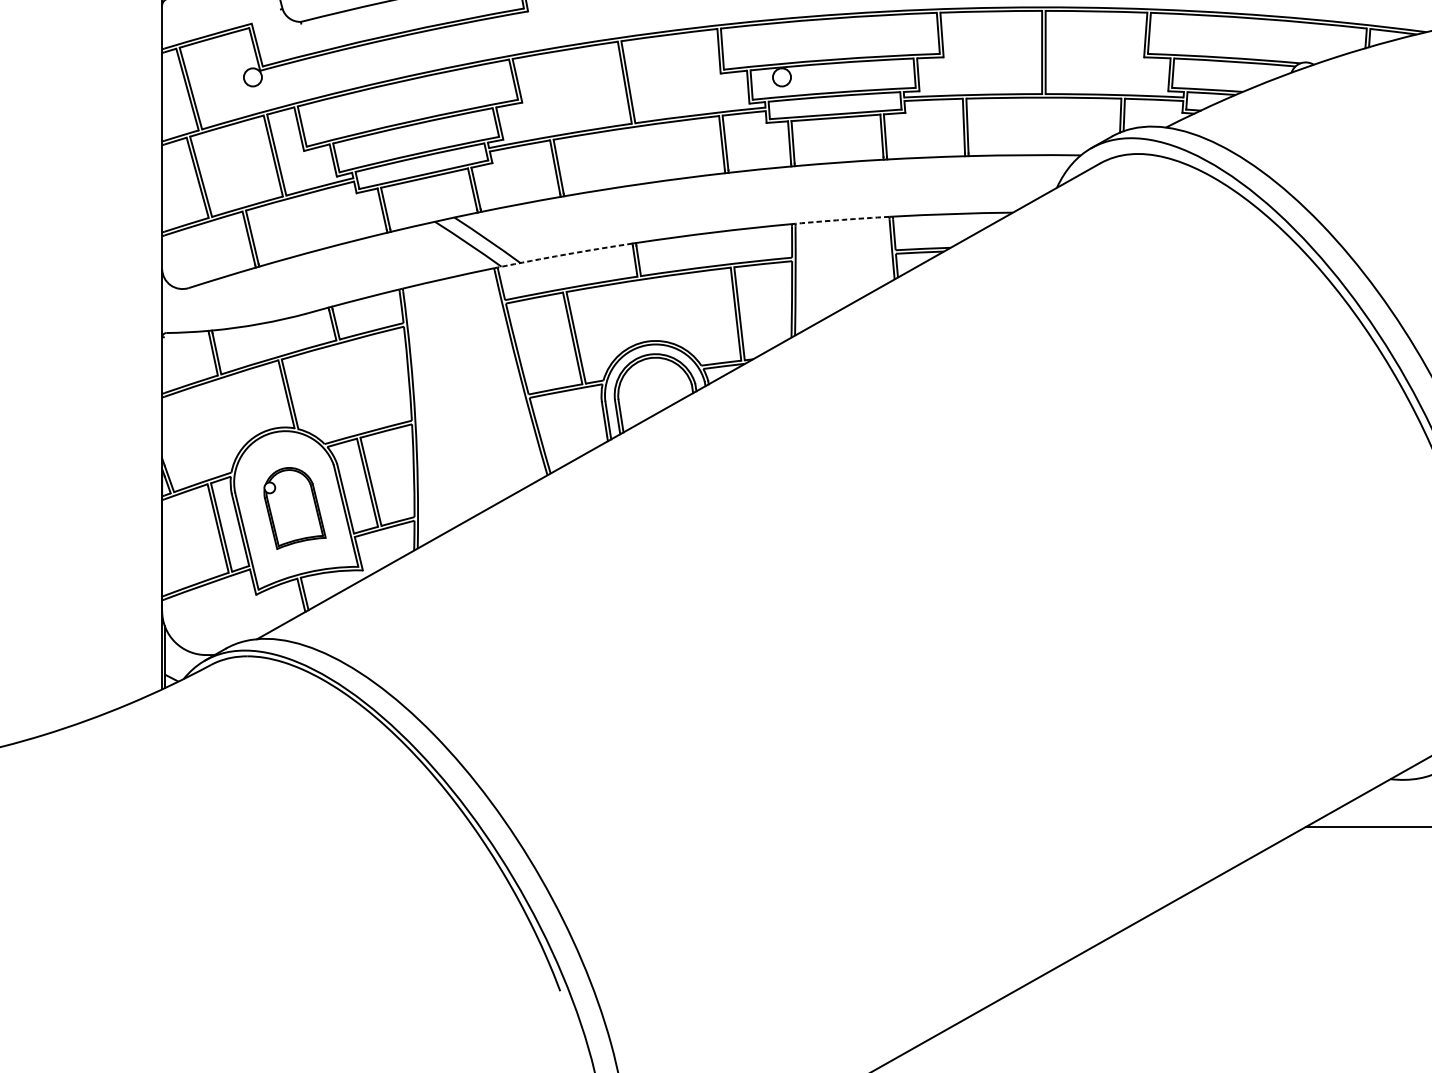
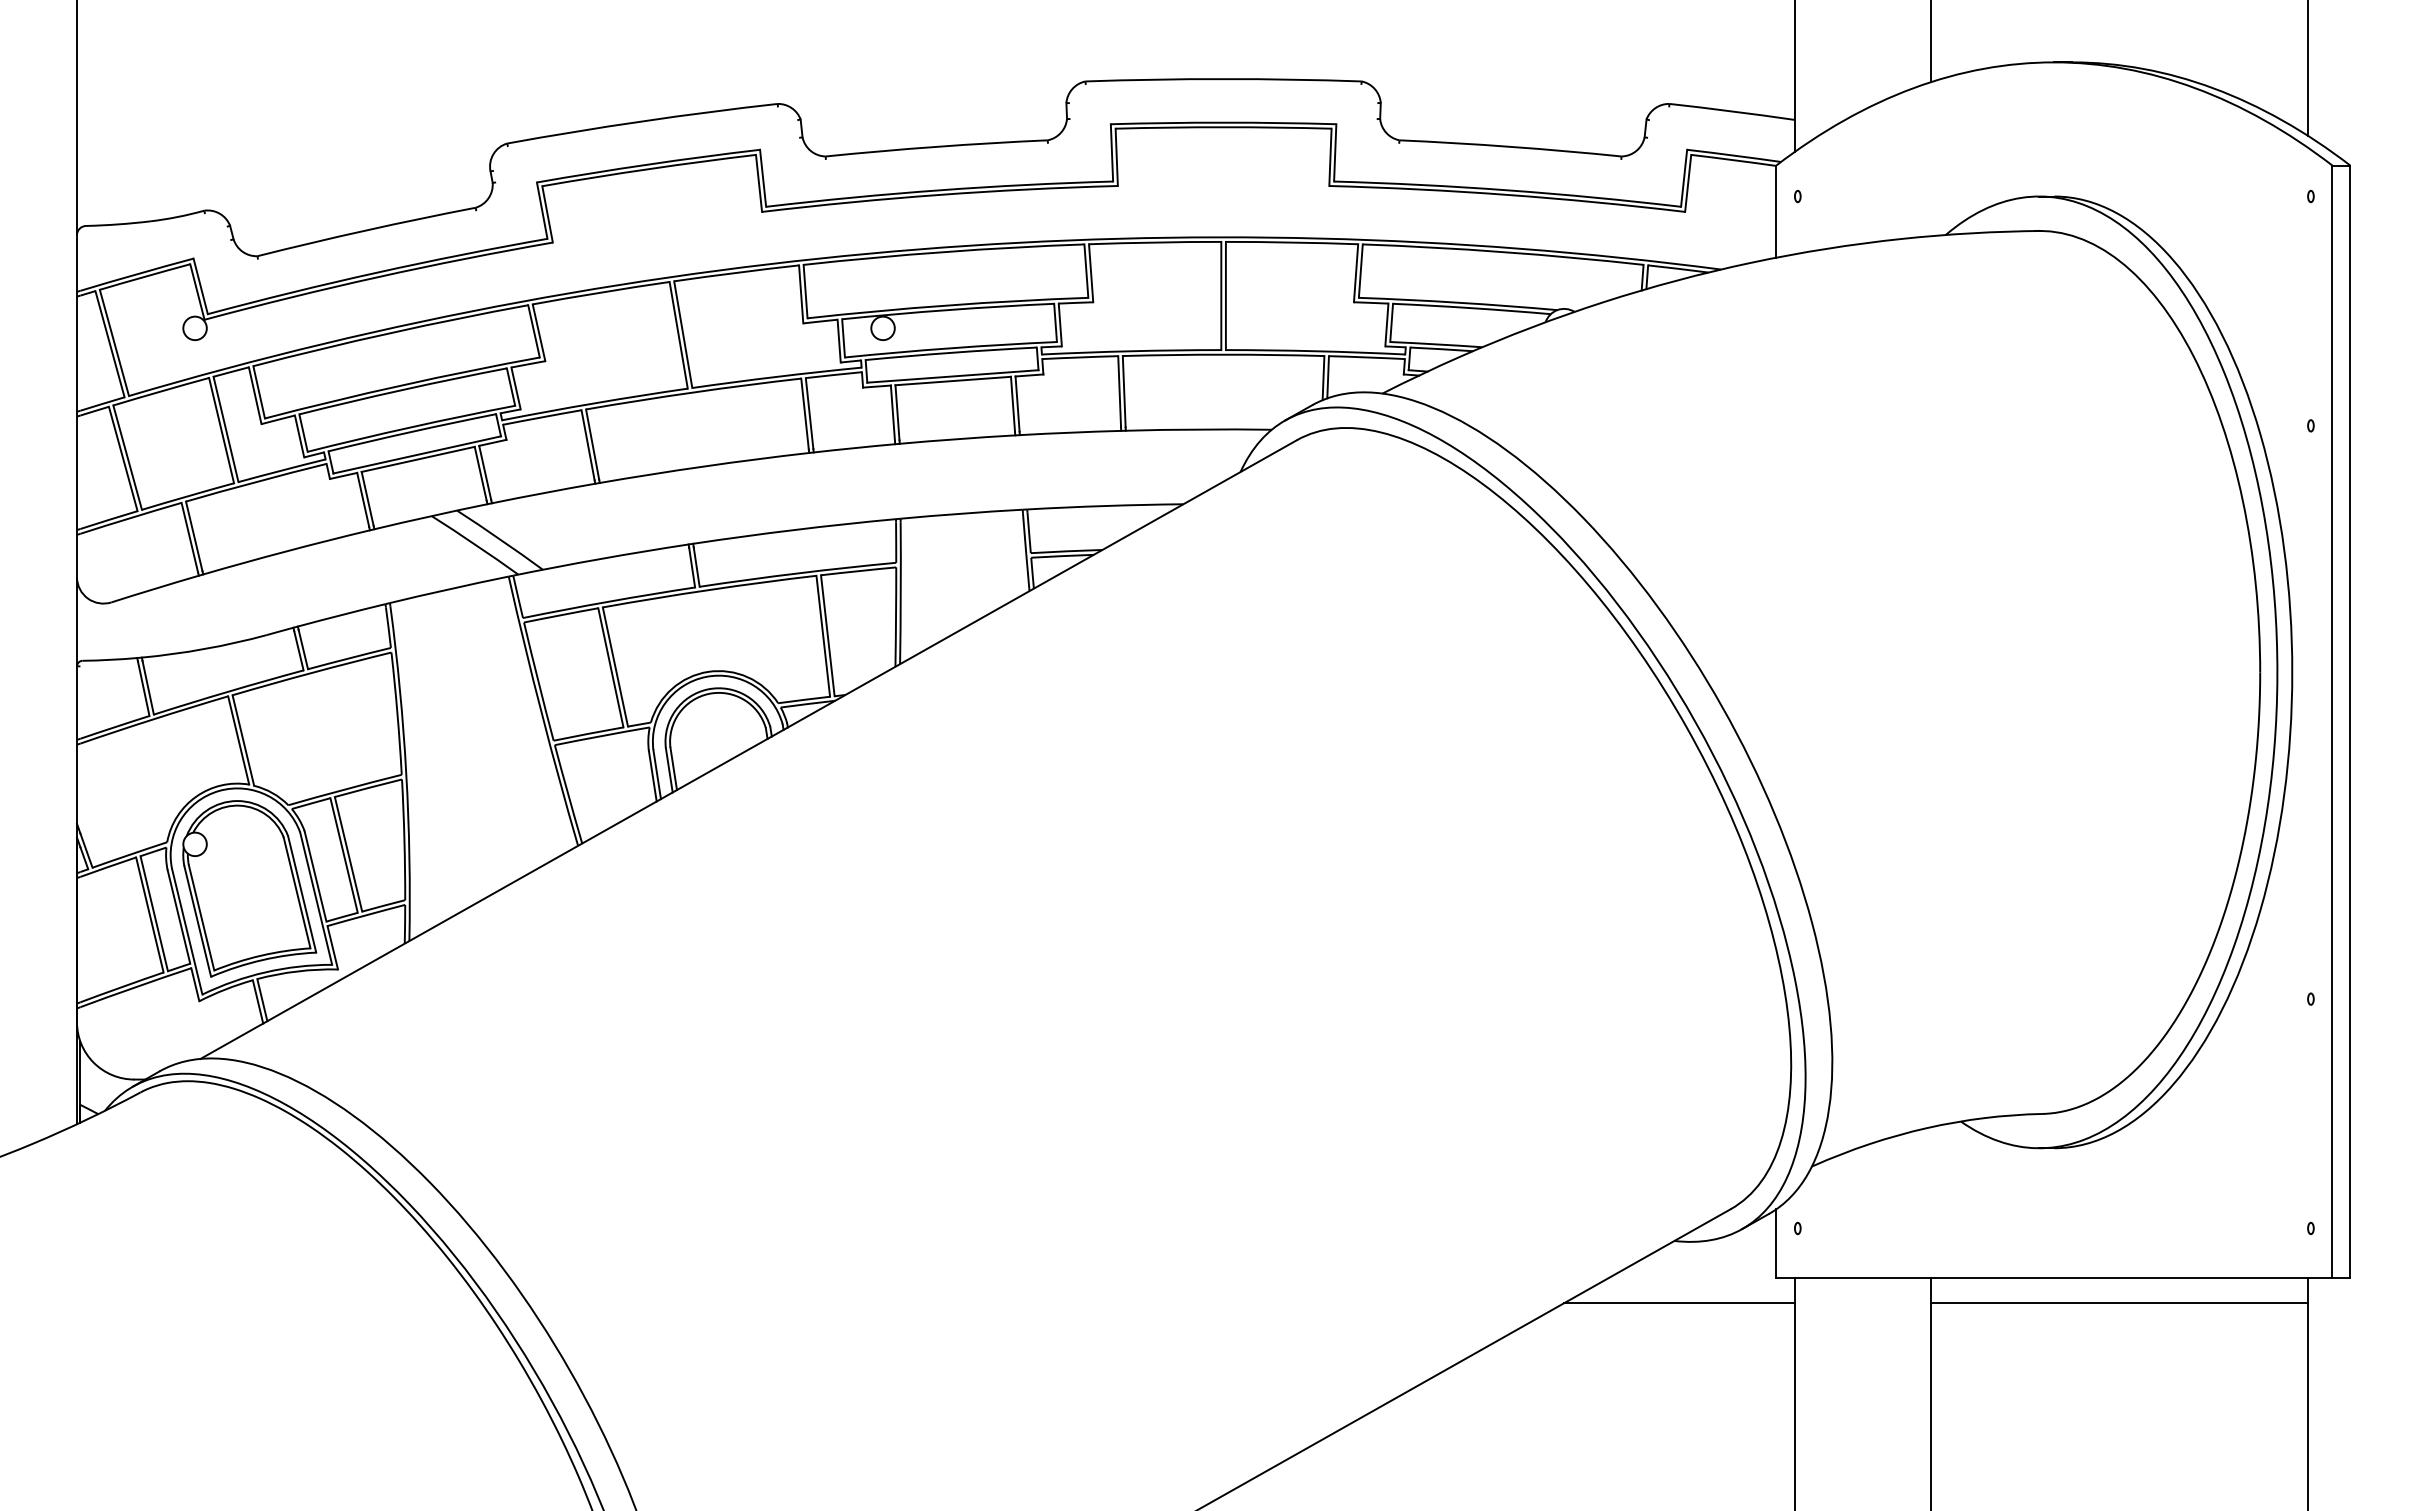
arc: (842, 219) -> (961, 513), dashed -> solid
arc: (564, 254) -> (600, 558), dashed -> solid
part: (294, 508) -> (249, 888), size x1.67

